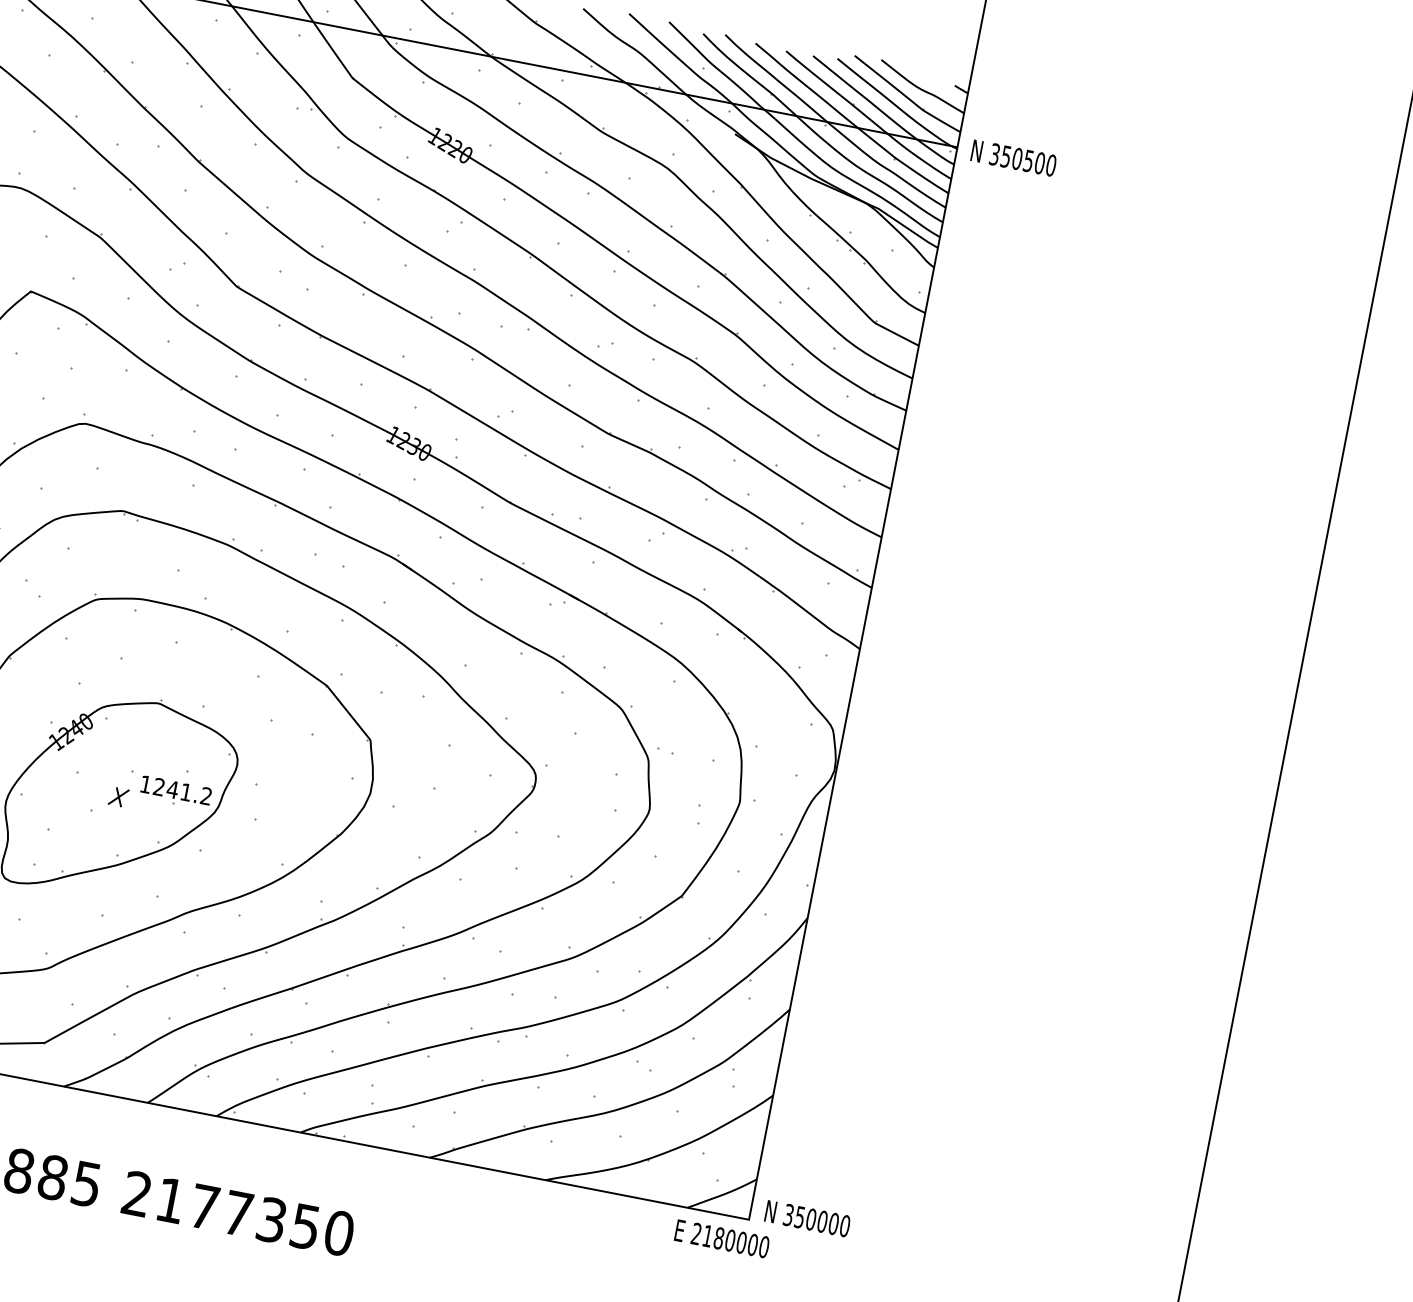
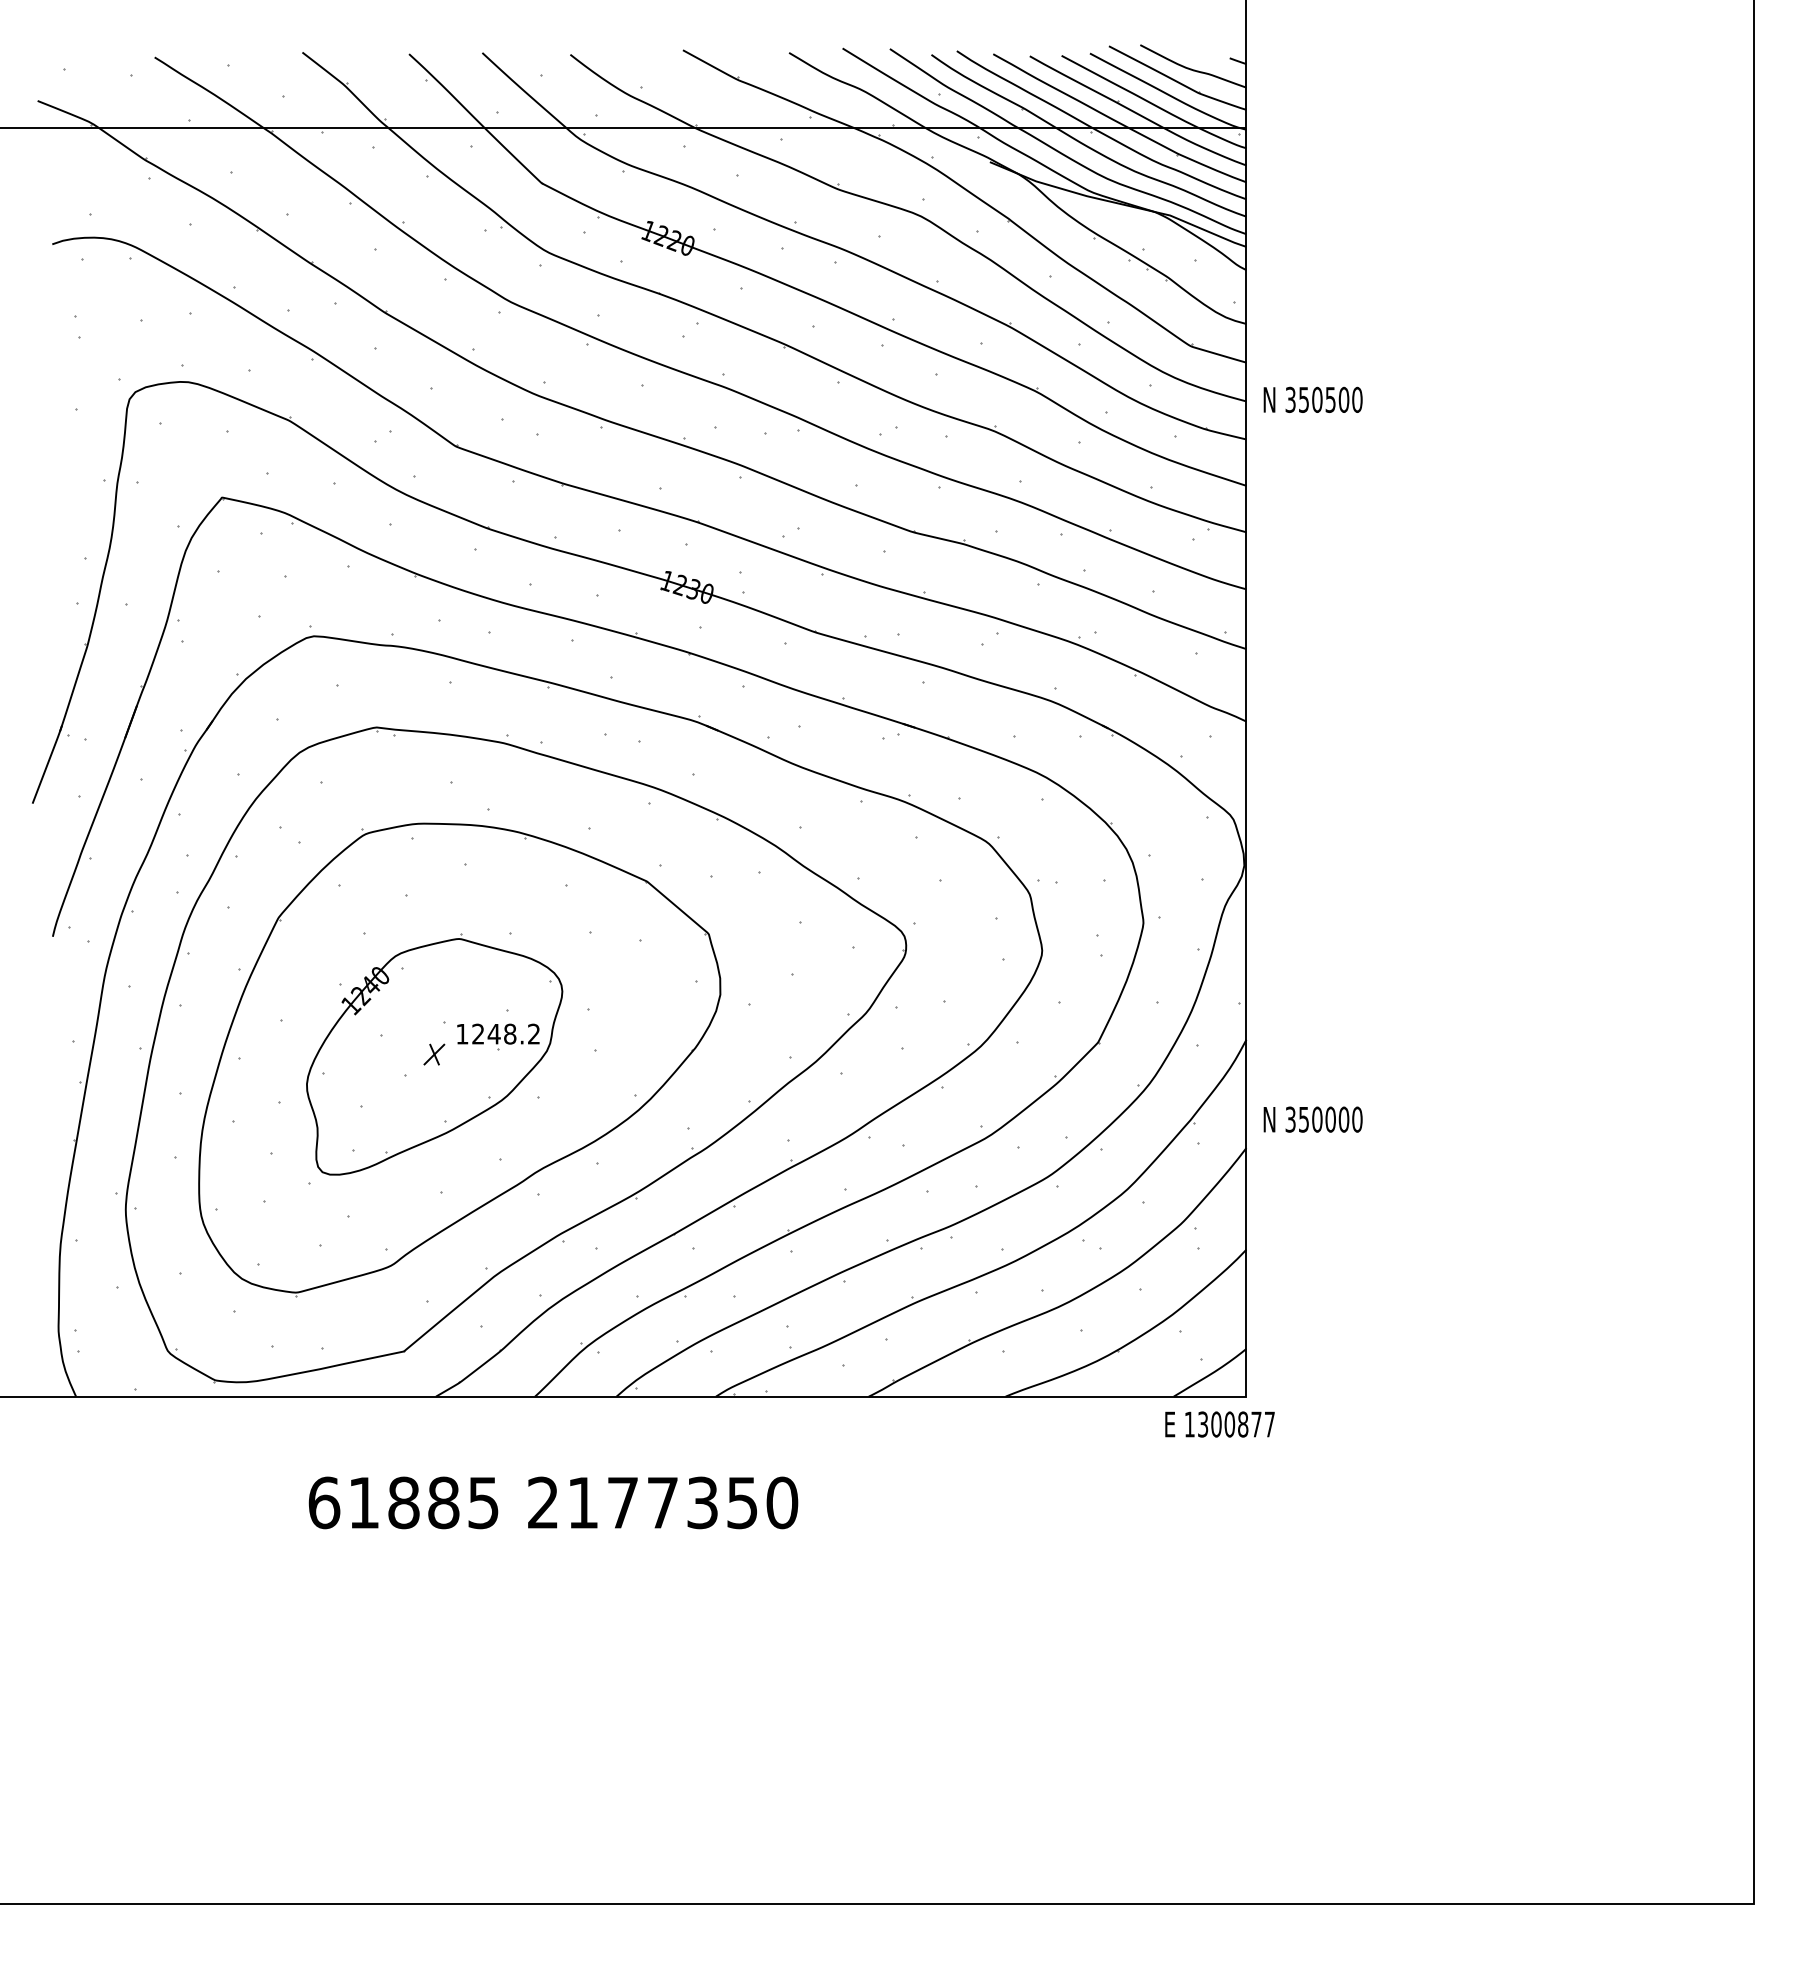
text: (1013, 157) -> (1312, 399), moved
text: (186, 791) -> (510, 1033), 1241.2 -> 1248.2
text: (807, 1218) -> (1312, 1119), moved
text: (730, 1240) -> (1229, 1424), 2180000 -> 1300877

